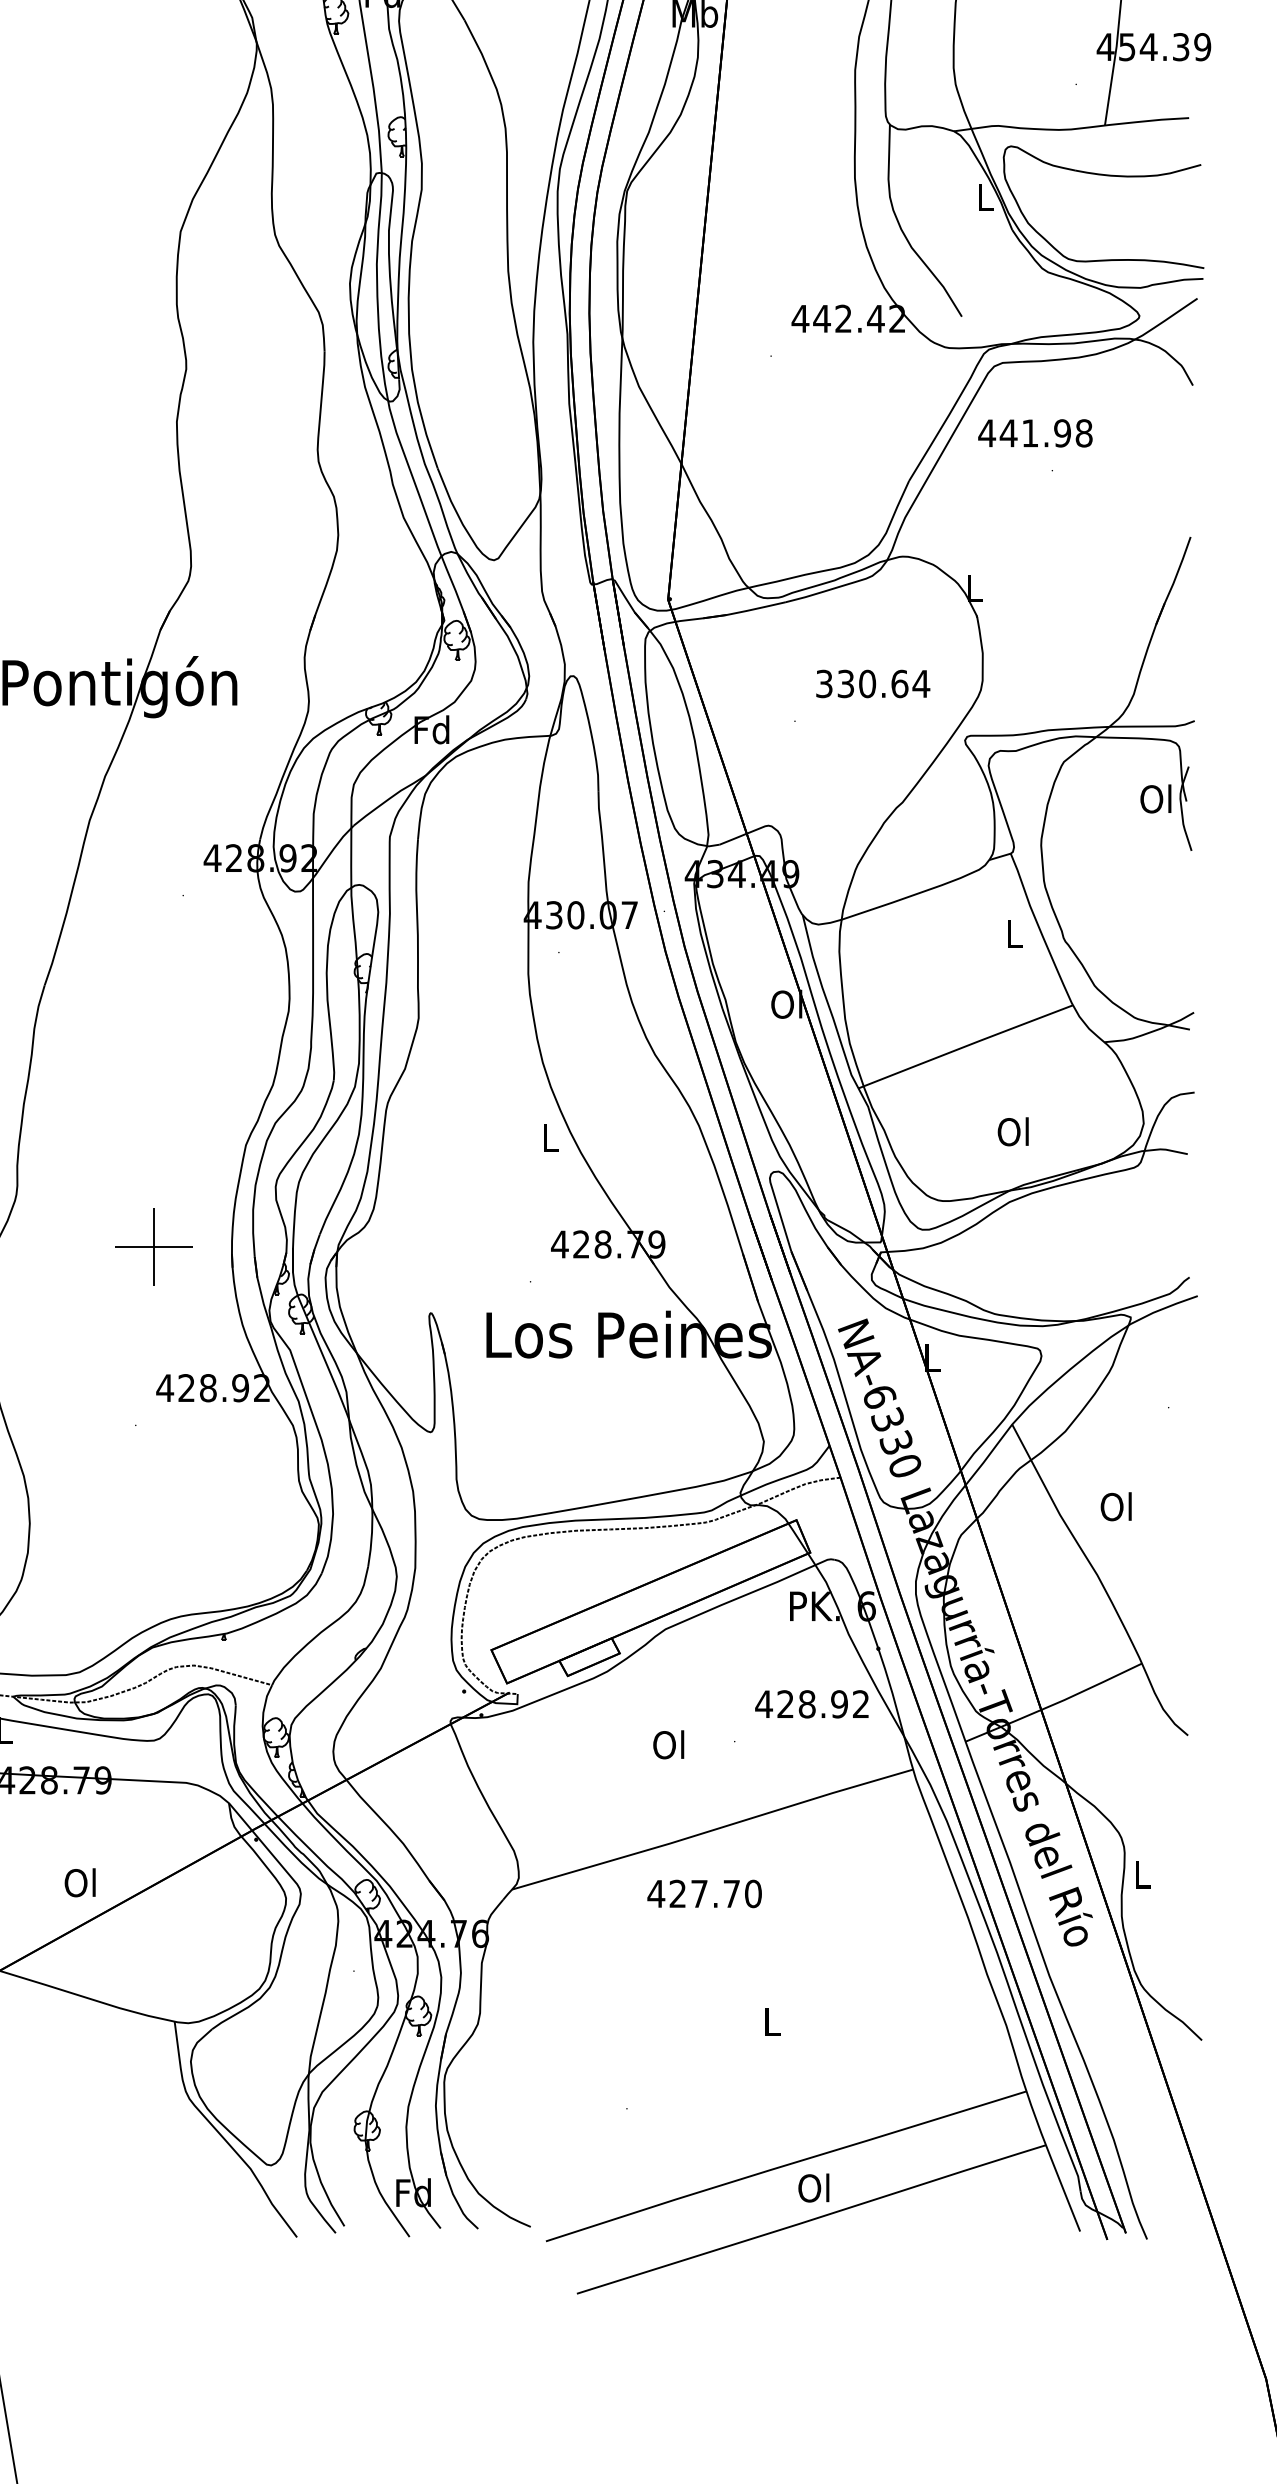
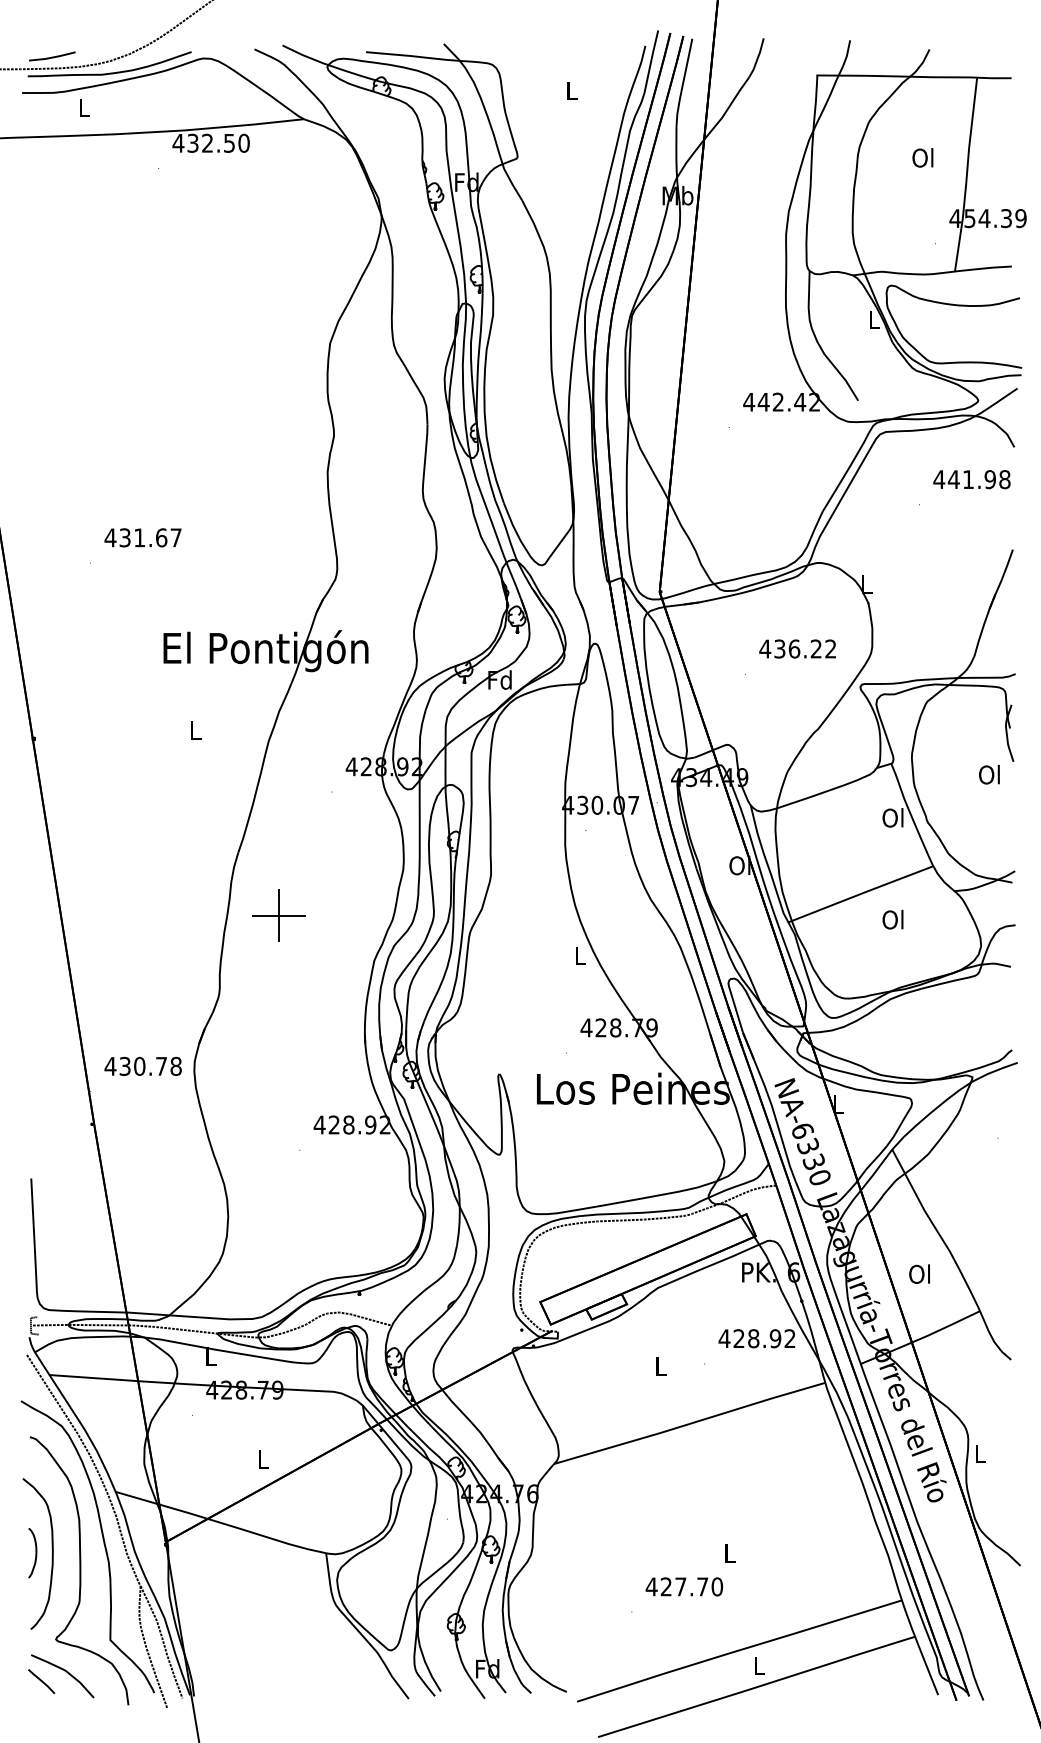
text: (1034, 433) -> (971, 479), moved
text: (871, 683) -> (797, 648), 330.64 -> 436.22
text: (1156, 798) -> (989, 774), moved
text: (1012, 933) -> (892, 817), L -> Ol
text: (1012, 1131) -> (892, 919), moved
part: (153, 1246) -> (278, 915), moved
text: (1116, 1505) -> (919, 1273), moved
text: (667, 1743) -> (659, 1365), Ol -> L
text: (79, 1882) -> (261, 1459), Ol -> L
text: (704, 1893) -> (684, 1586), moved
text: (812, 2187) -> (757, 1665), Ol -> L

